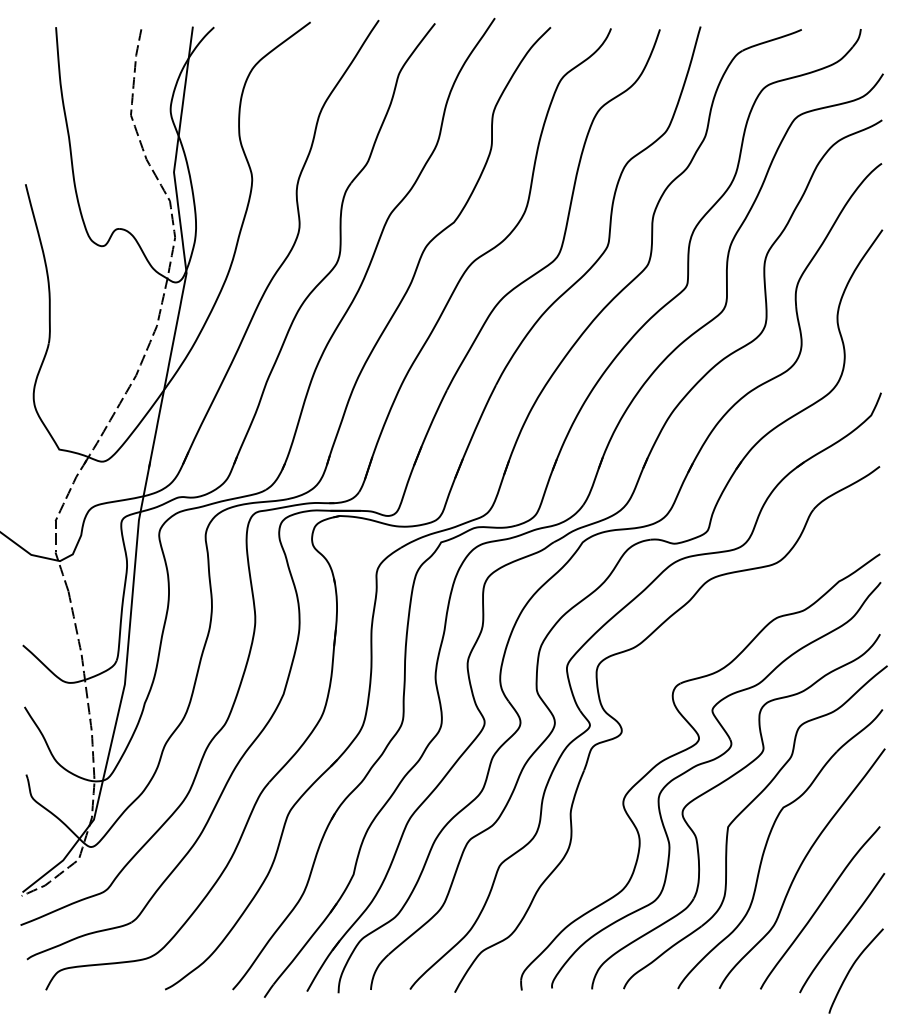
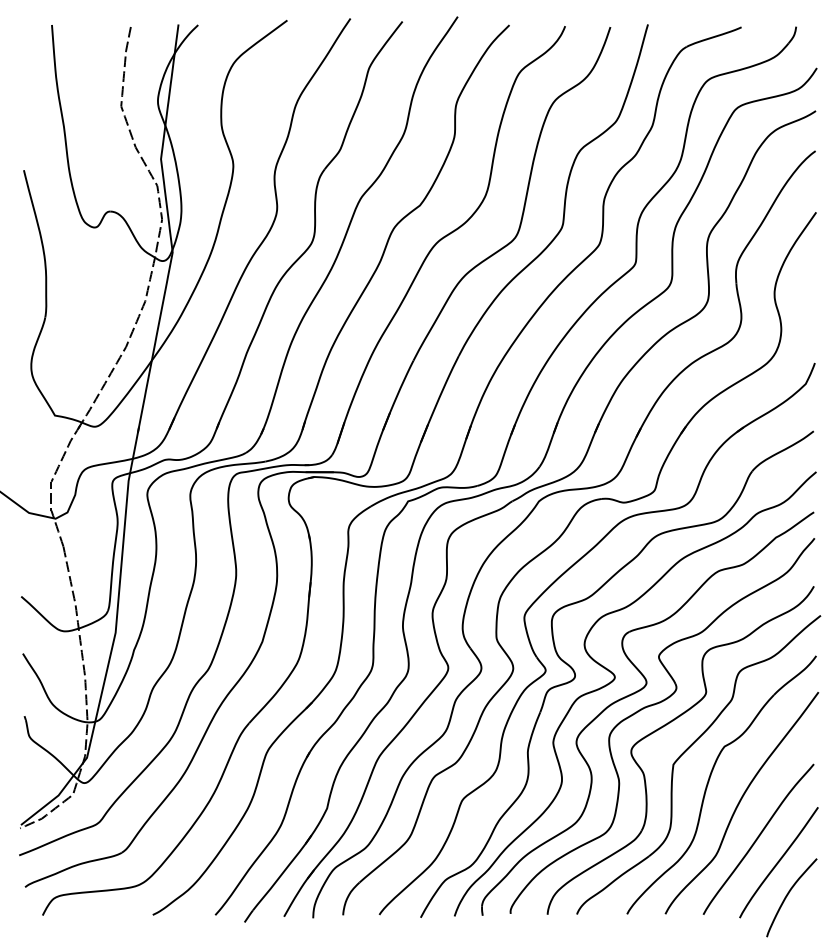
part: (665, 734) -> (615, 679), added

